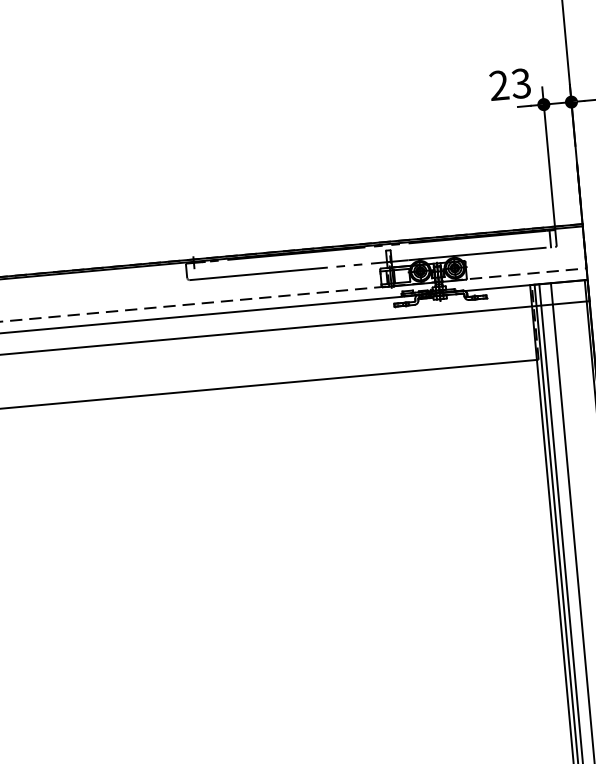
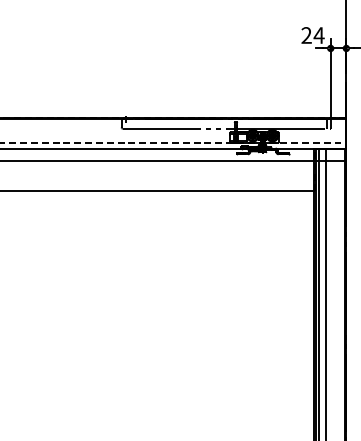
text: (520, 83) -> (318, 35), 23 -> 24

